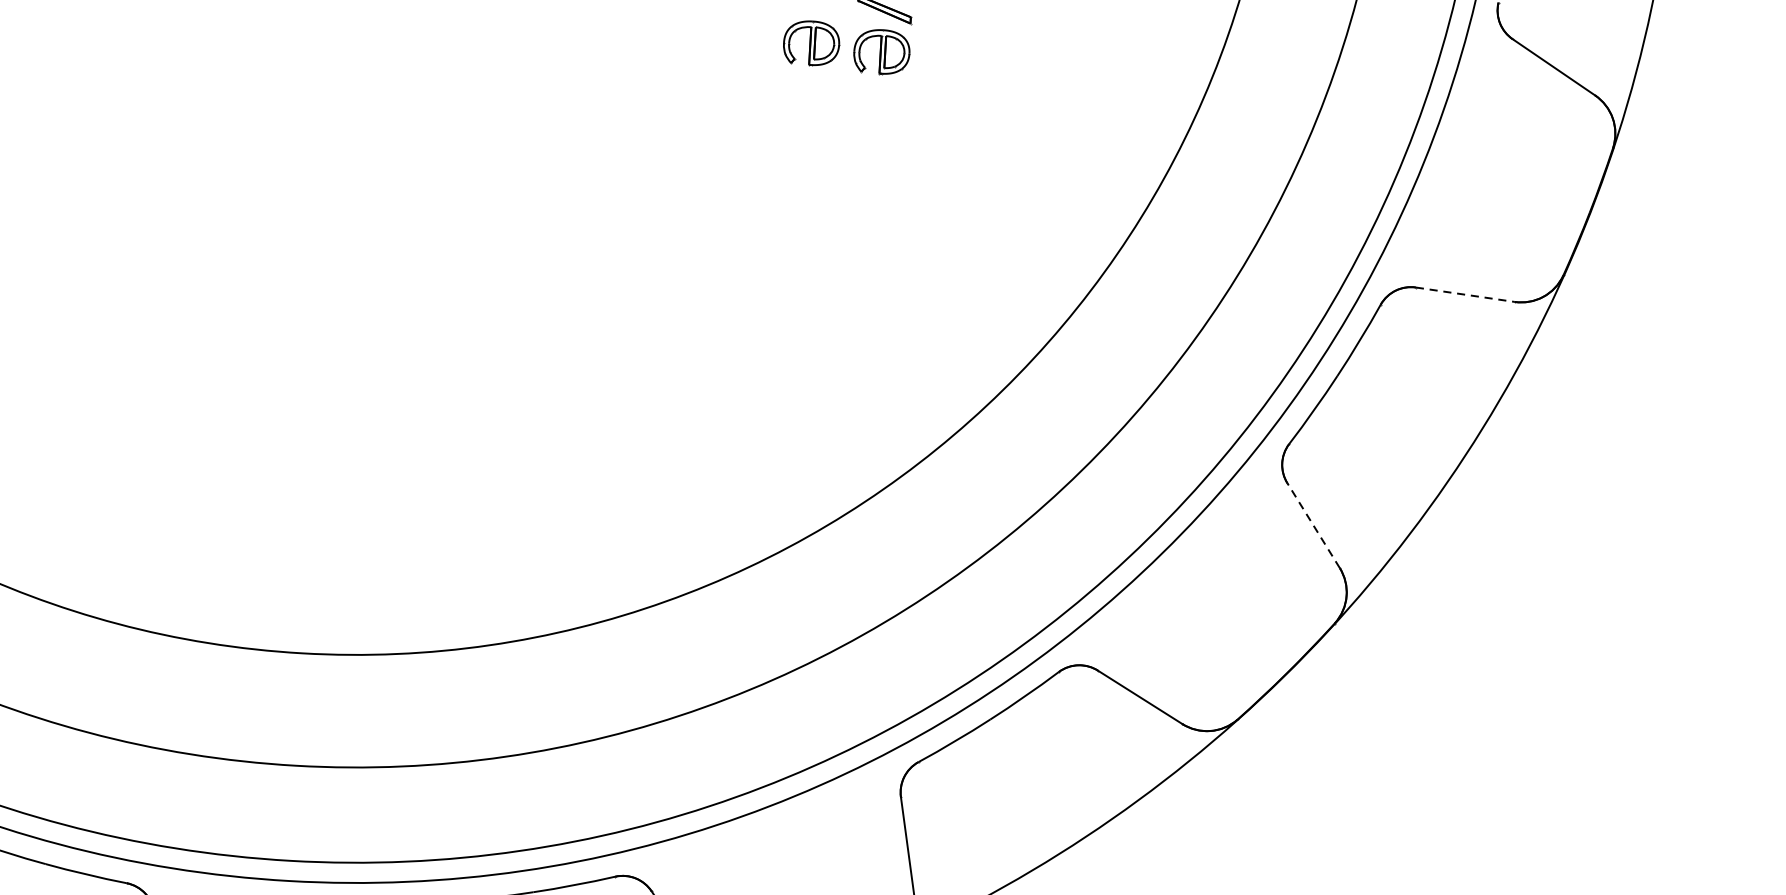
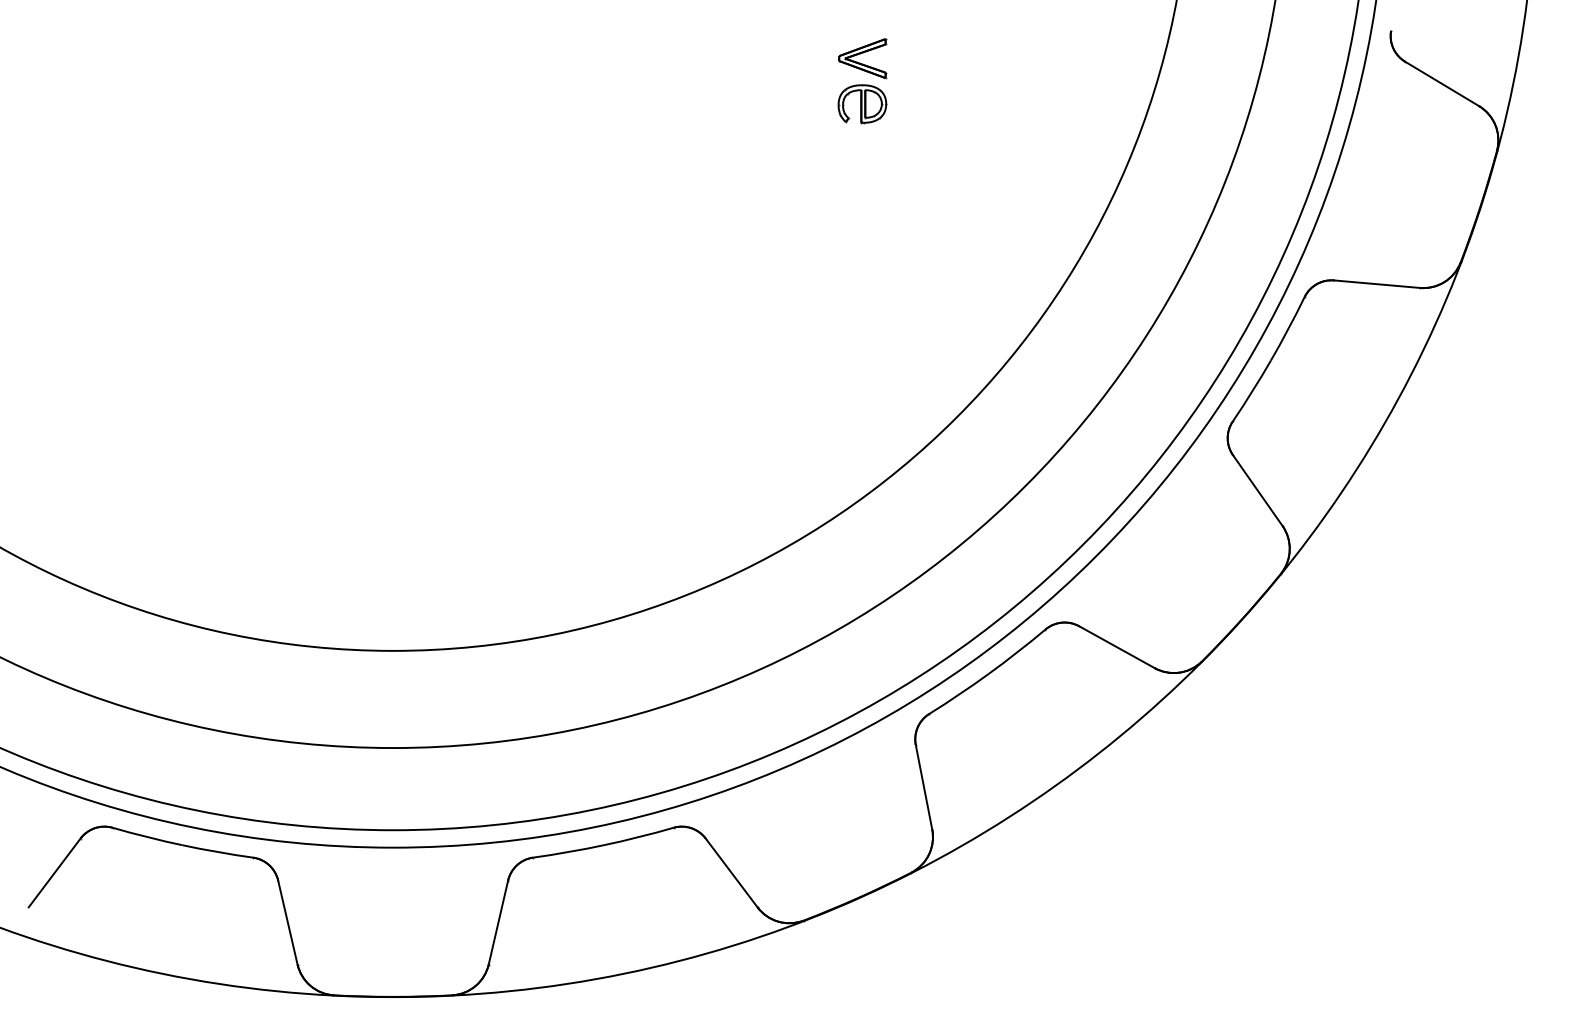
part: (811, 43) -> (801, 100), removed
line: (1465, 295) -> (1377, 284), dashed -> solid
line: (1313, 525) -> (1257, 490), dashed -> solid

